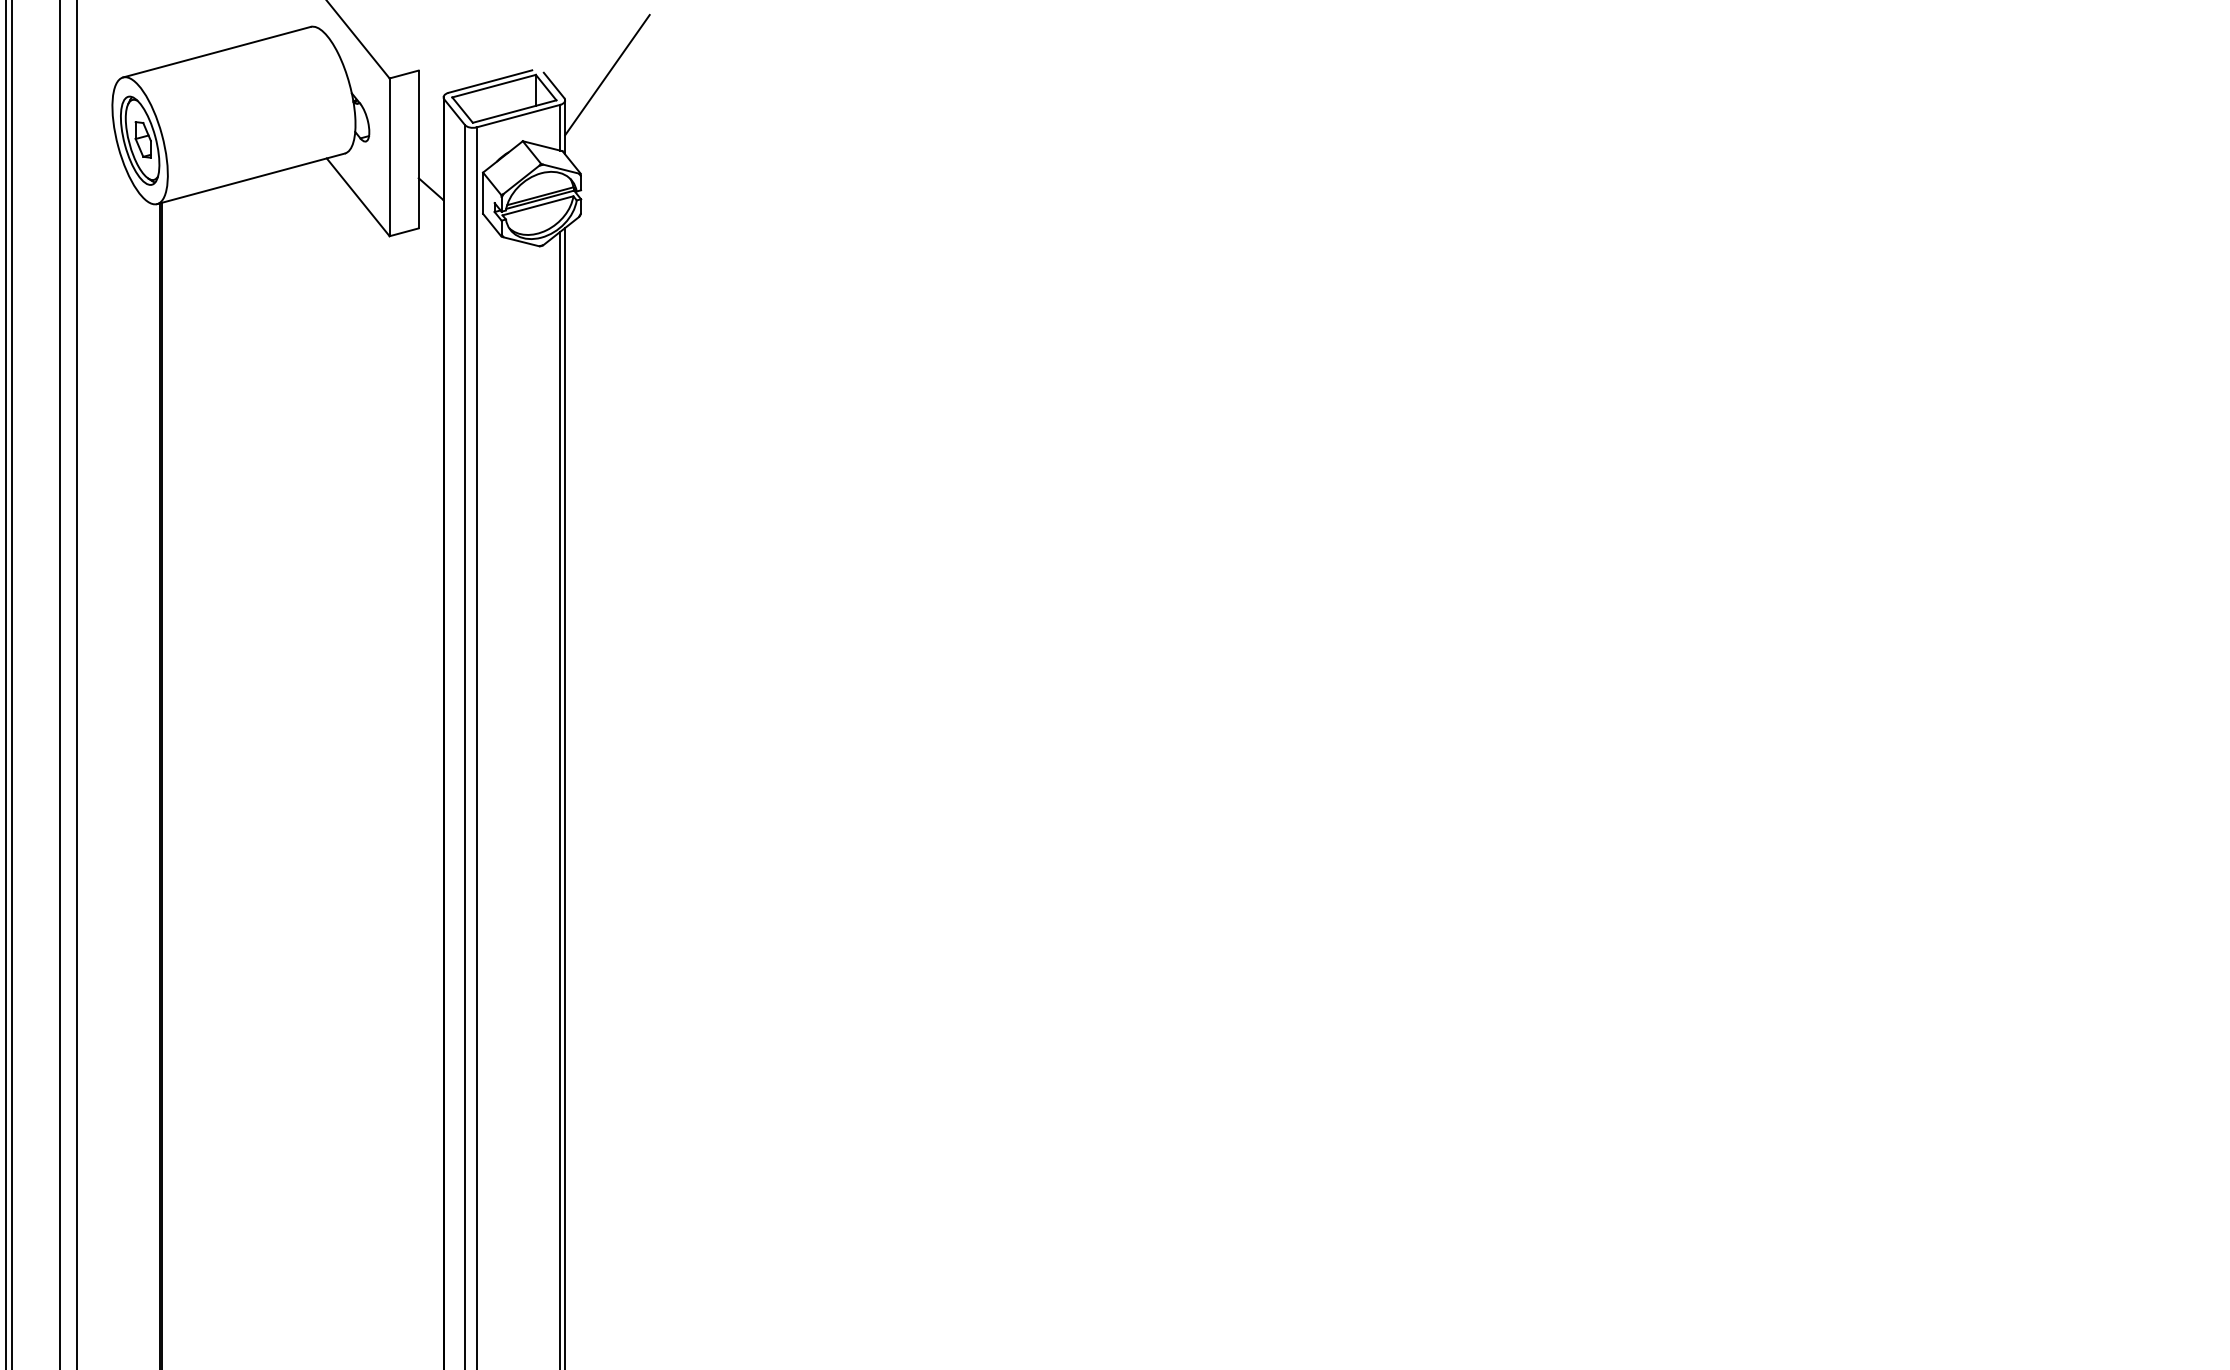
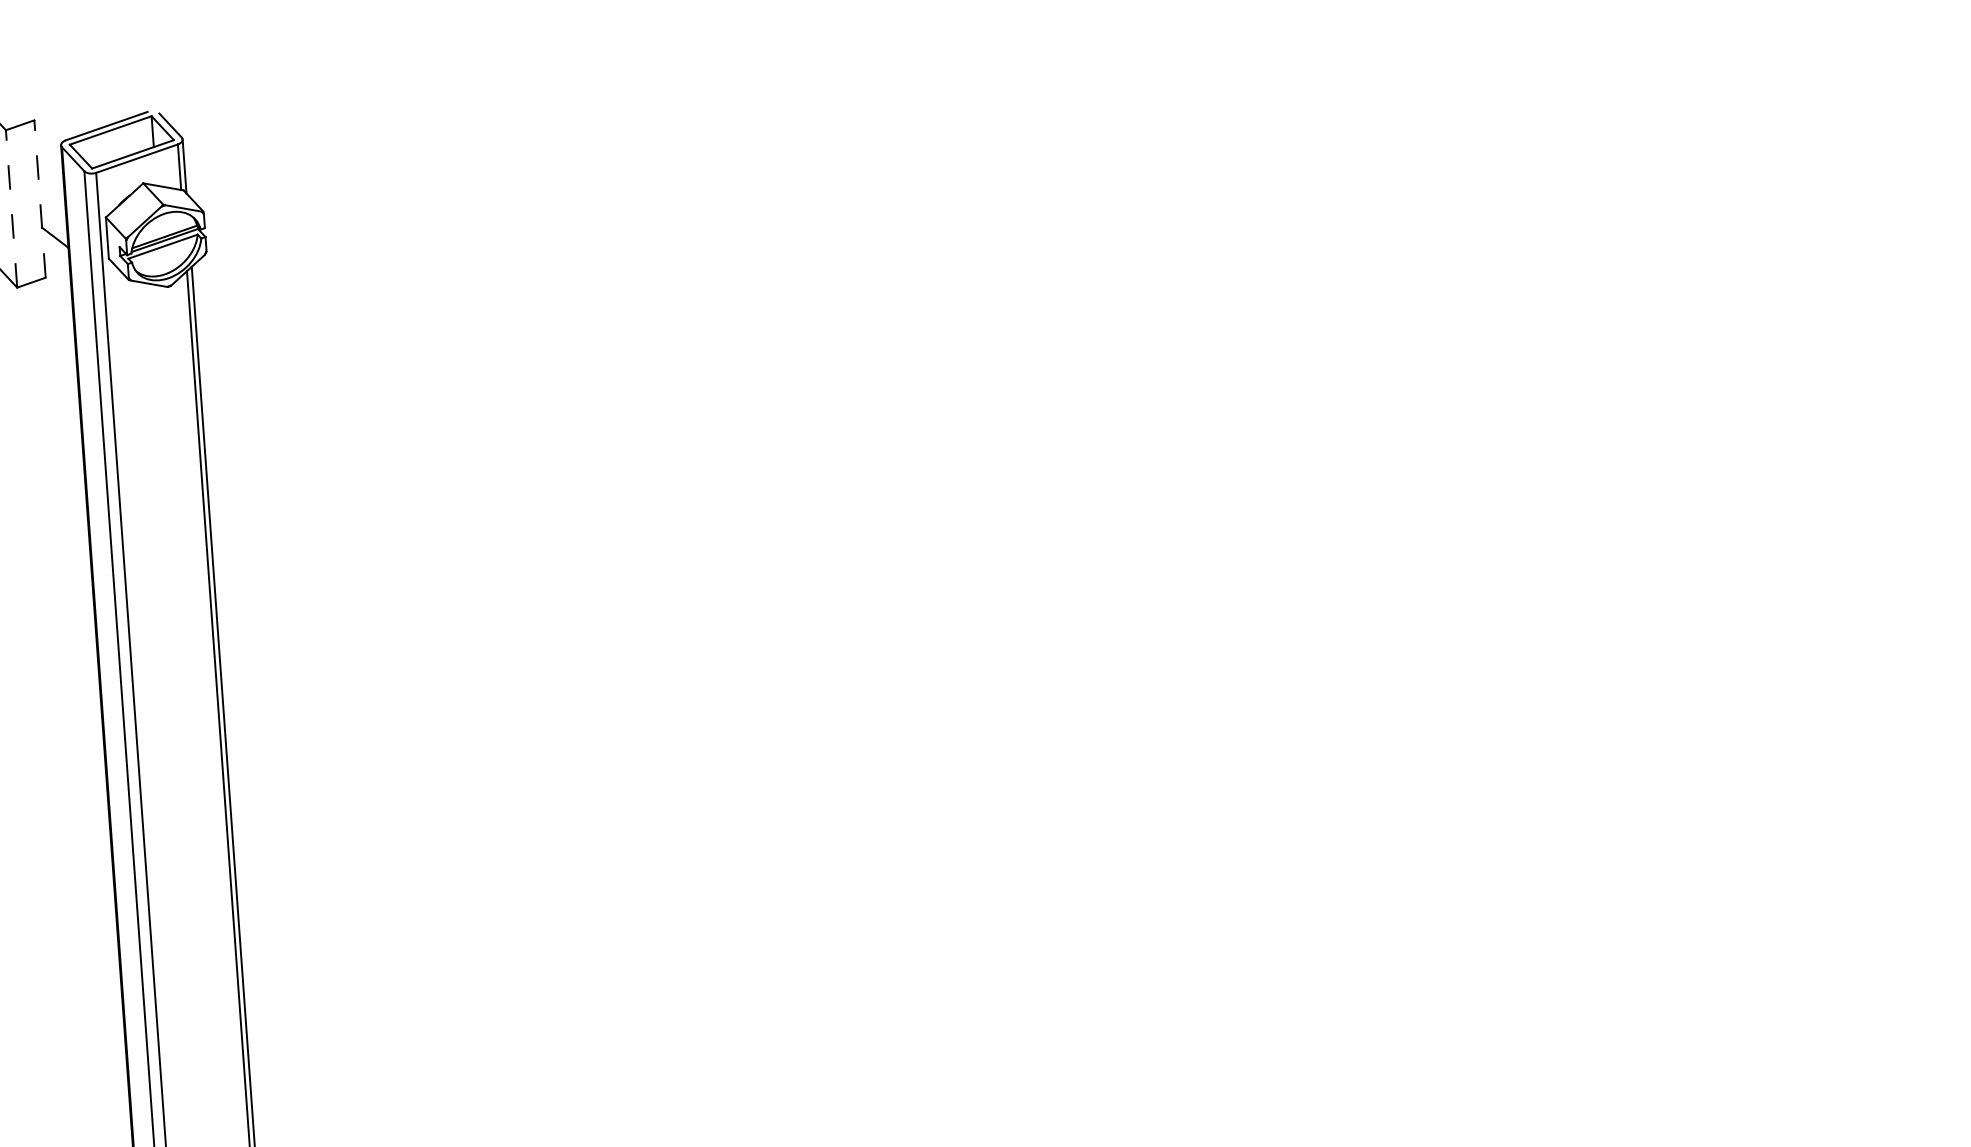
line: (607, 75) -> (223, 111), removed
line: (418, 149) -> (39, 199), solid -> dashed
line: (389, 157) -> (11, 209), solid -> dashed

